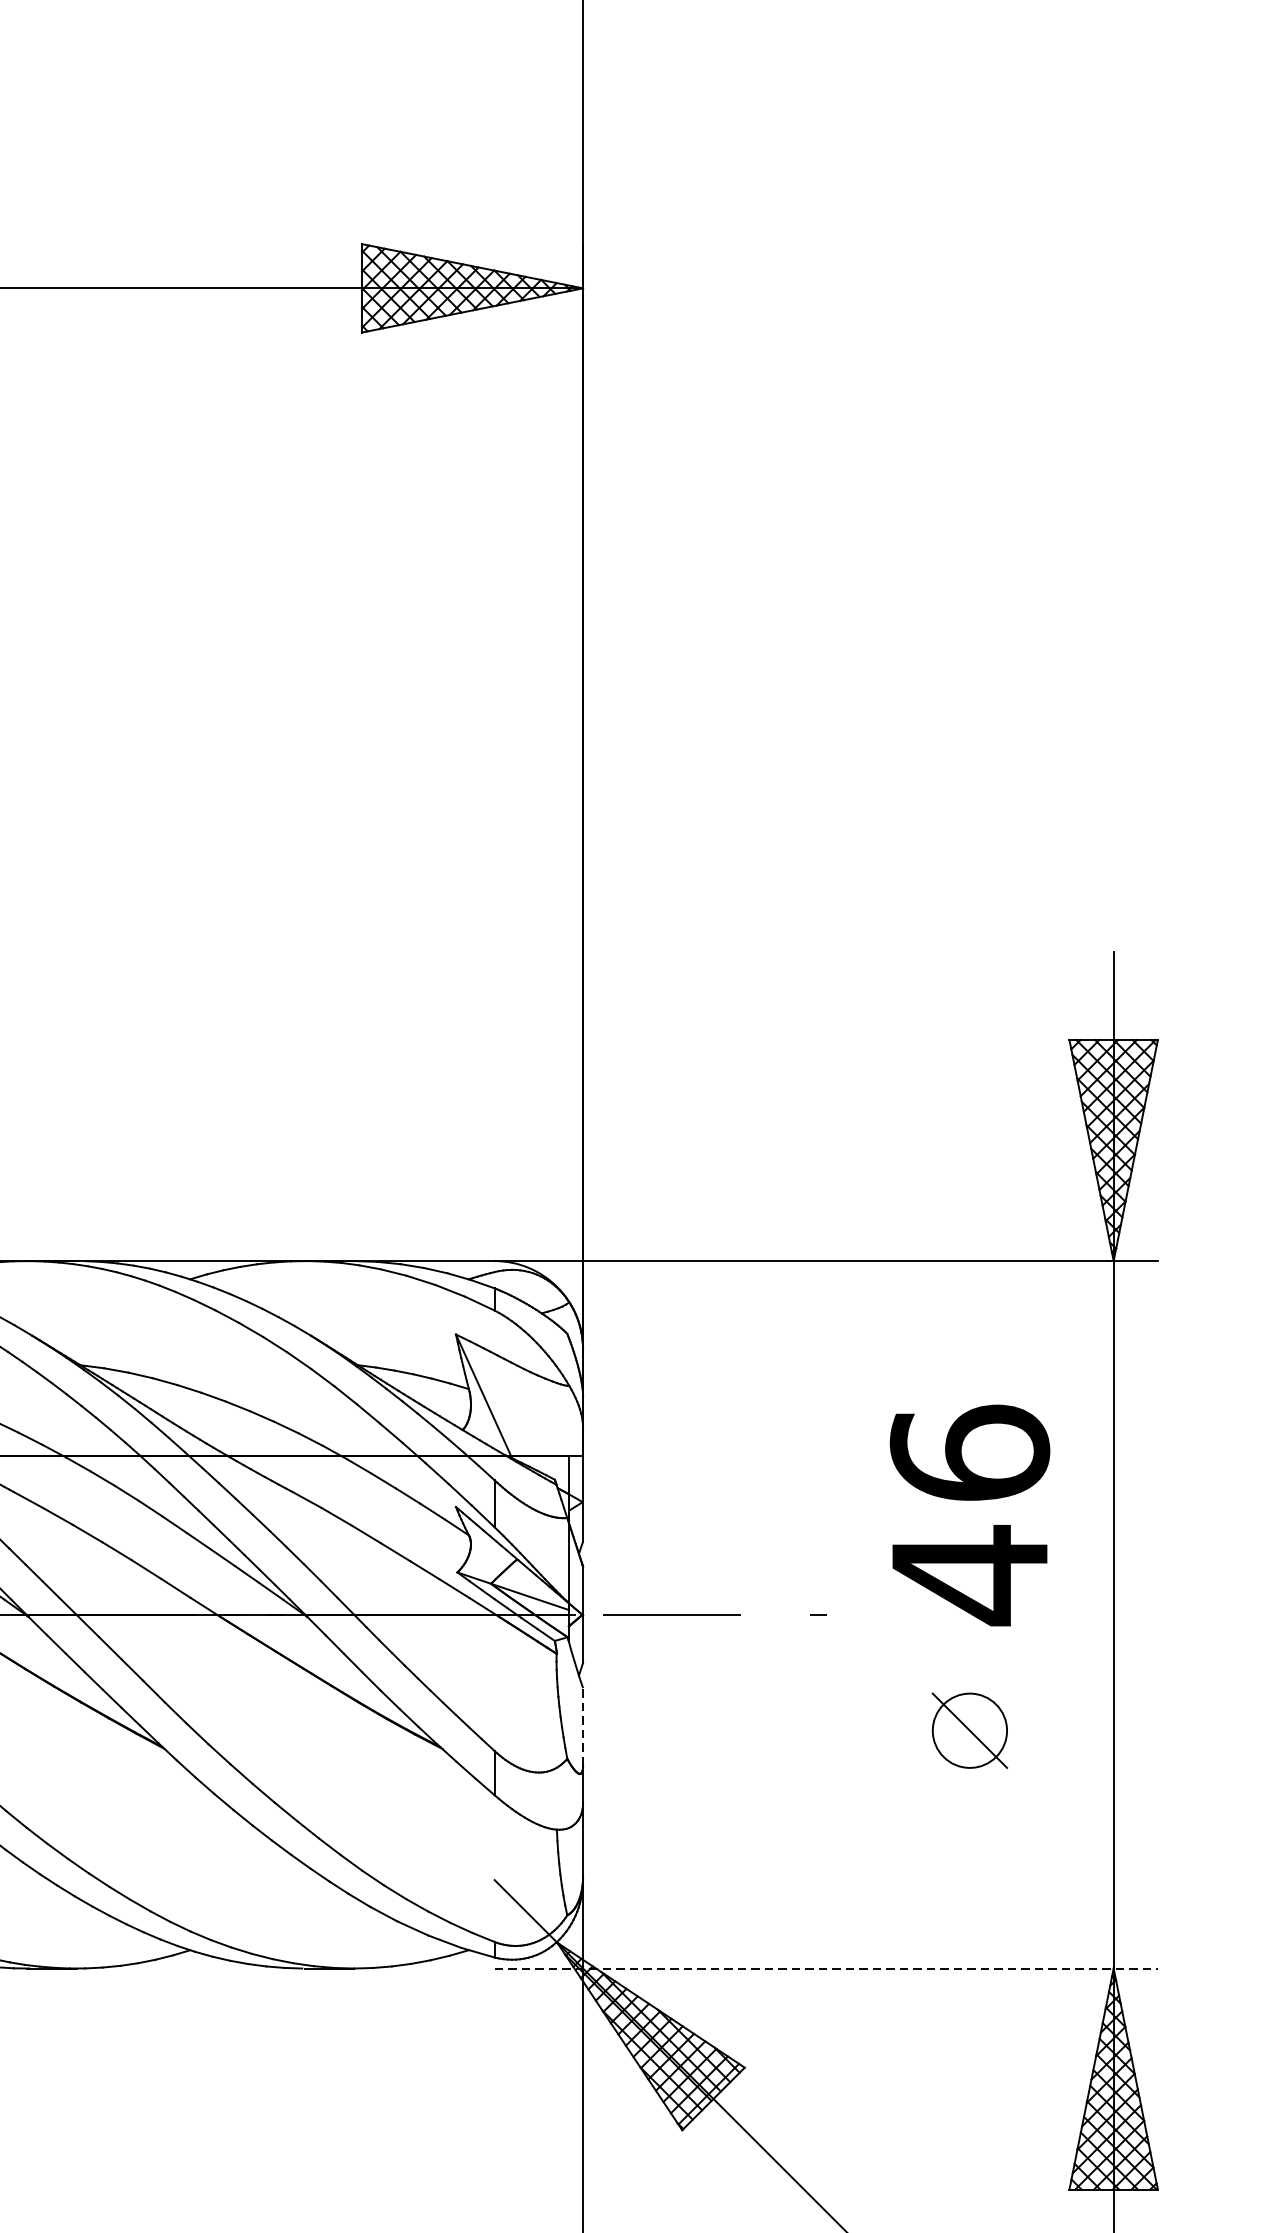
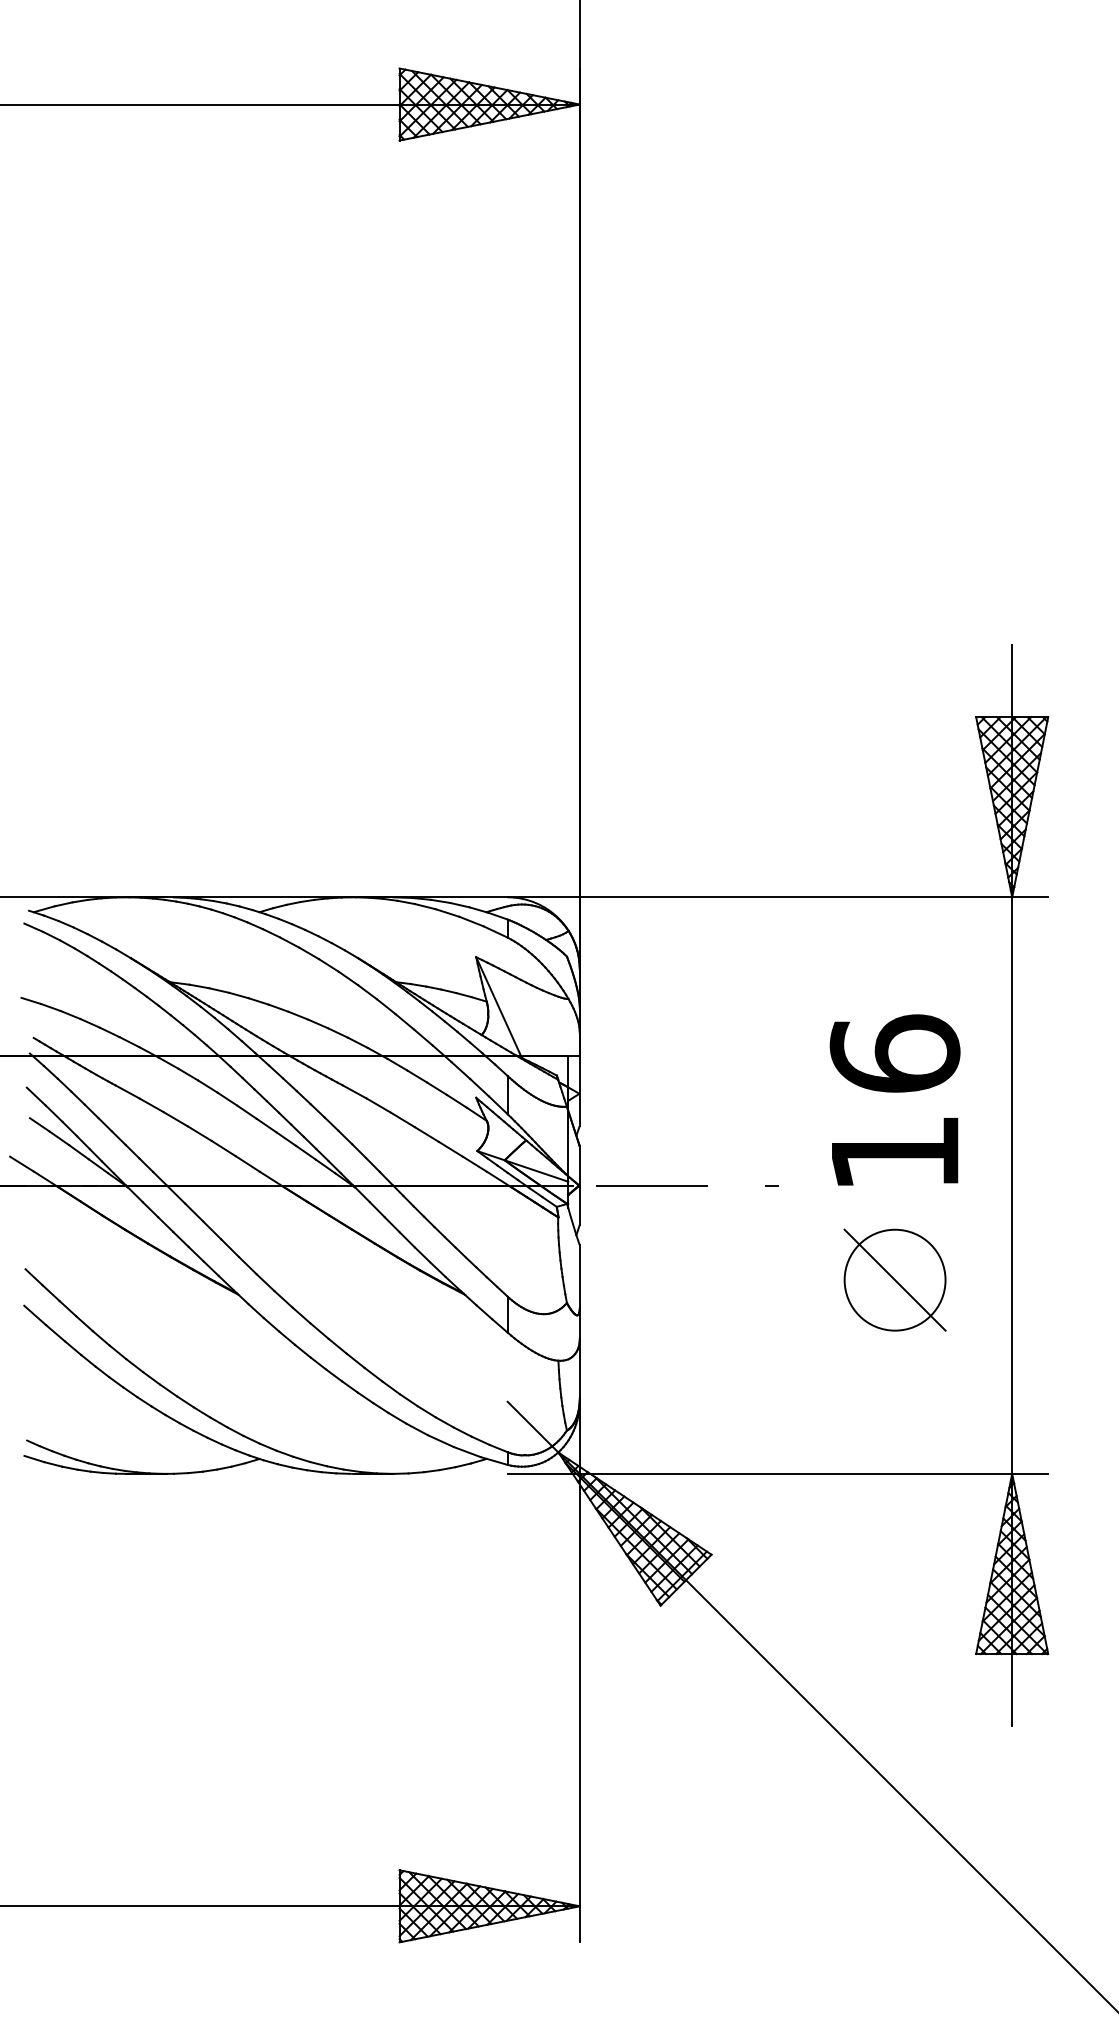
text: (970, 1575) -> (895, 1153), 46 -> 16
line: (582, 1726) -> (579, 1276), dashed -> solid
part: (969, 1730) -> (894, 1279), size x1.67
line: (826, 1968) -> (778, 1473), dashed -> solid

